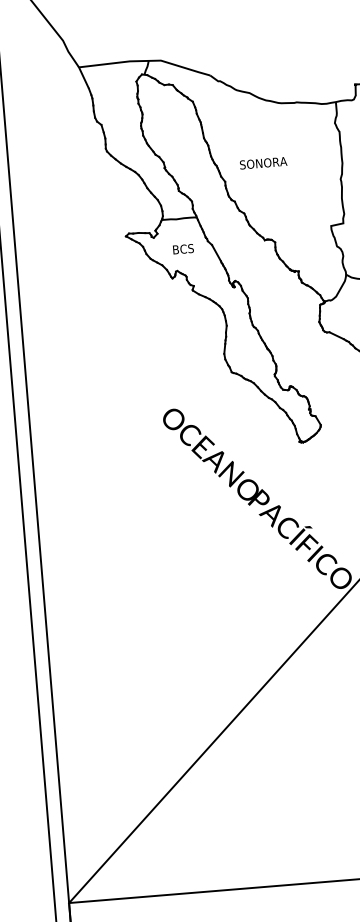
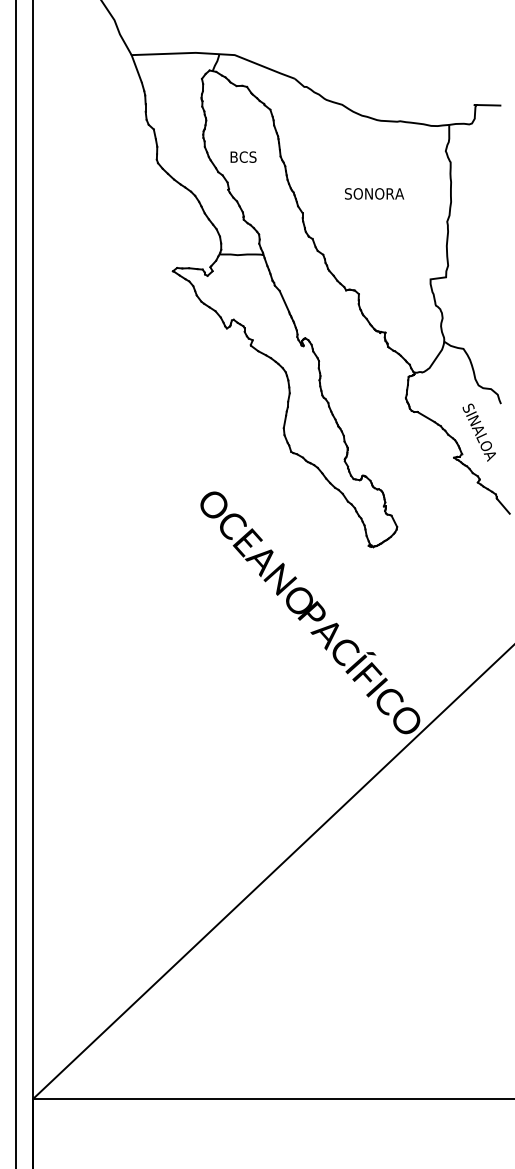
text: (263, 162) -> (374, 193), moved
text: (183, 248) -> (243, 156), moved

